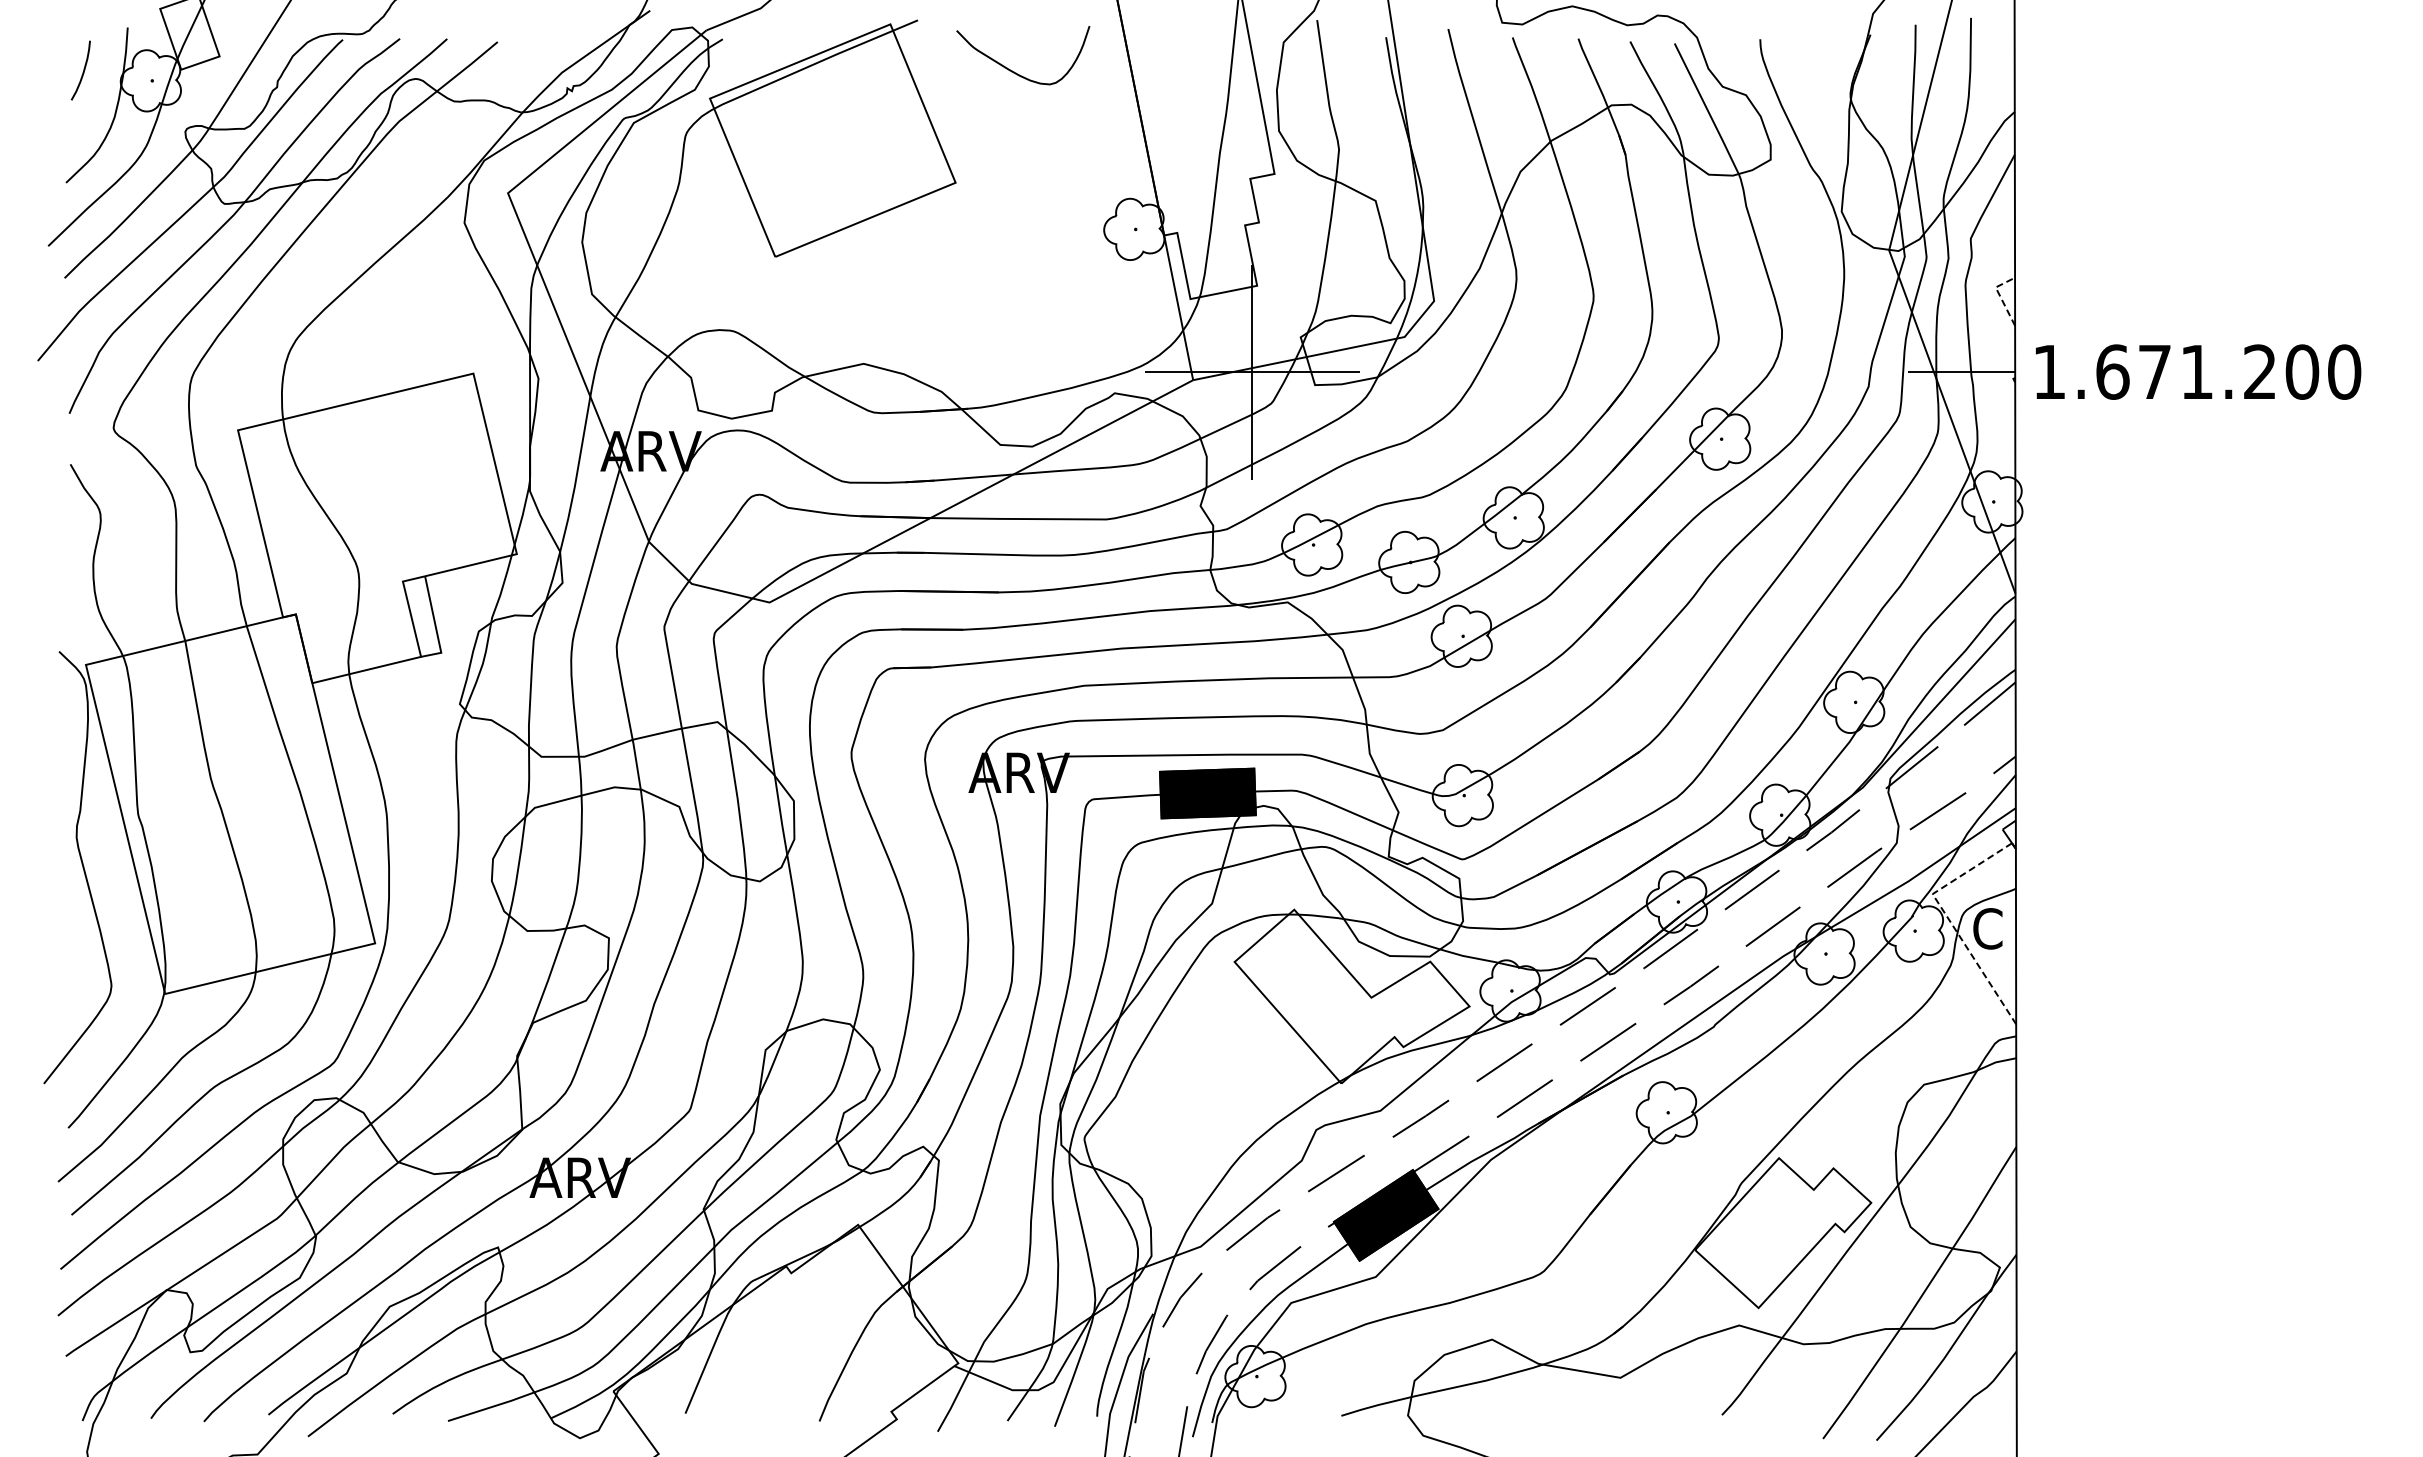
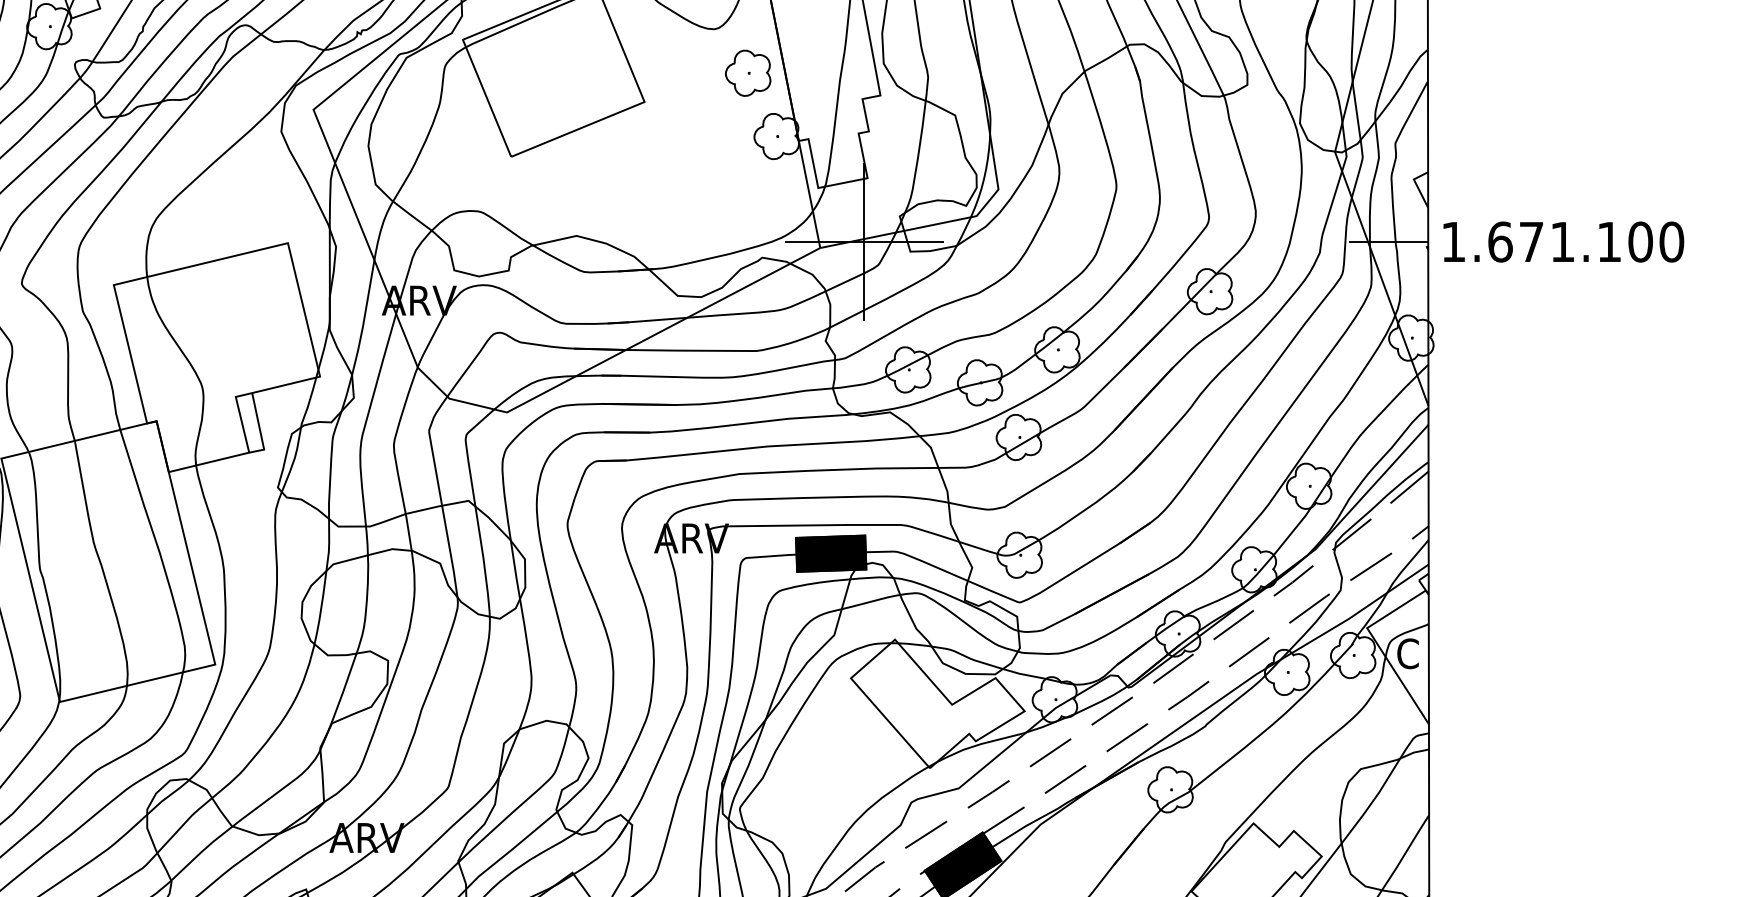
part: (1095, 143) -> (748, 72), added
line: (2000, 296) -> (1417, 186), dashed -> solid
text: (2259, 371) -> (1608, 241), 1.671.200 -> 1.671.100
line: (1948, 918) -> (1378, 646), dashed -> solid

